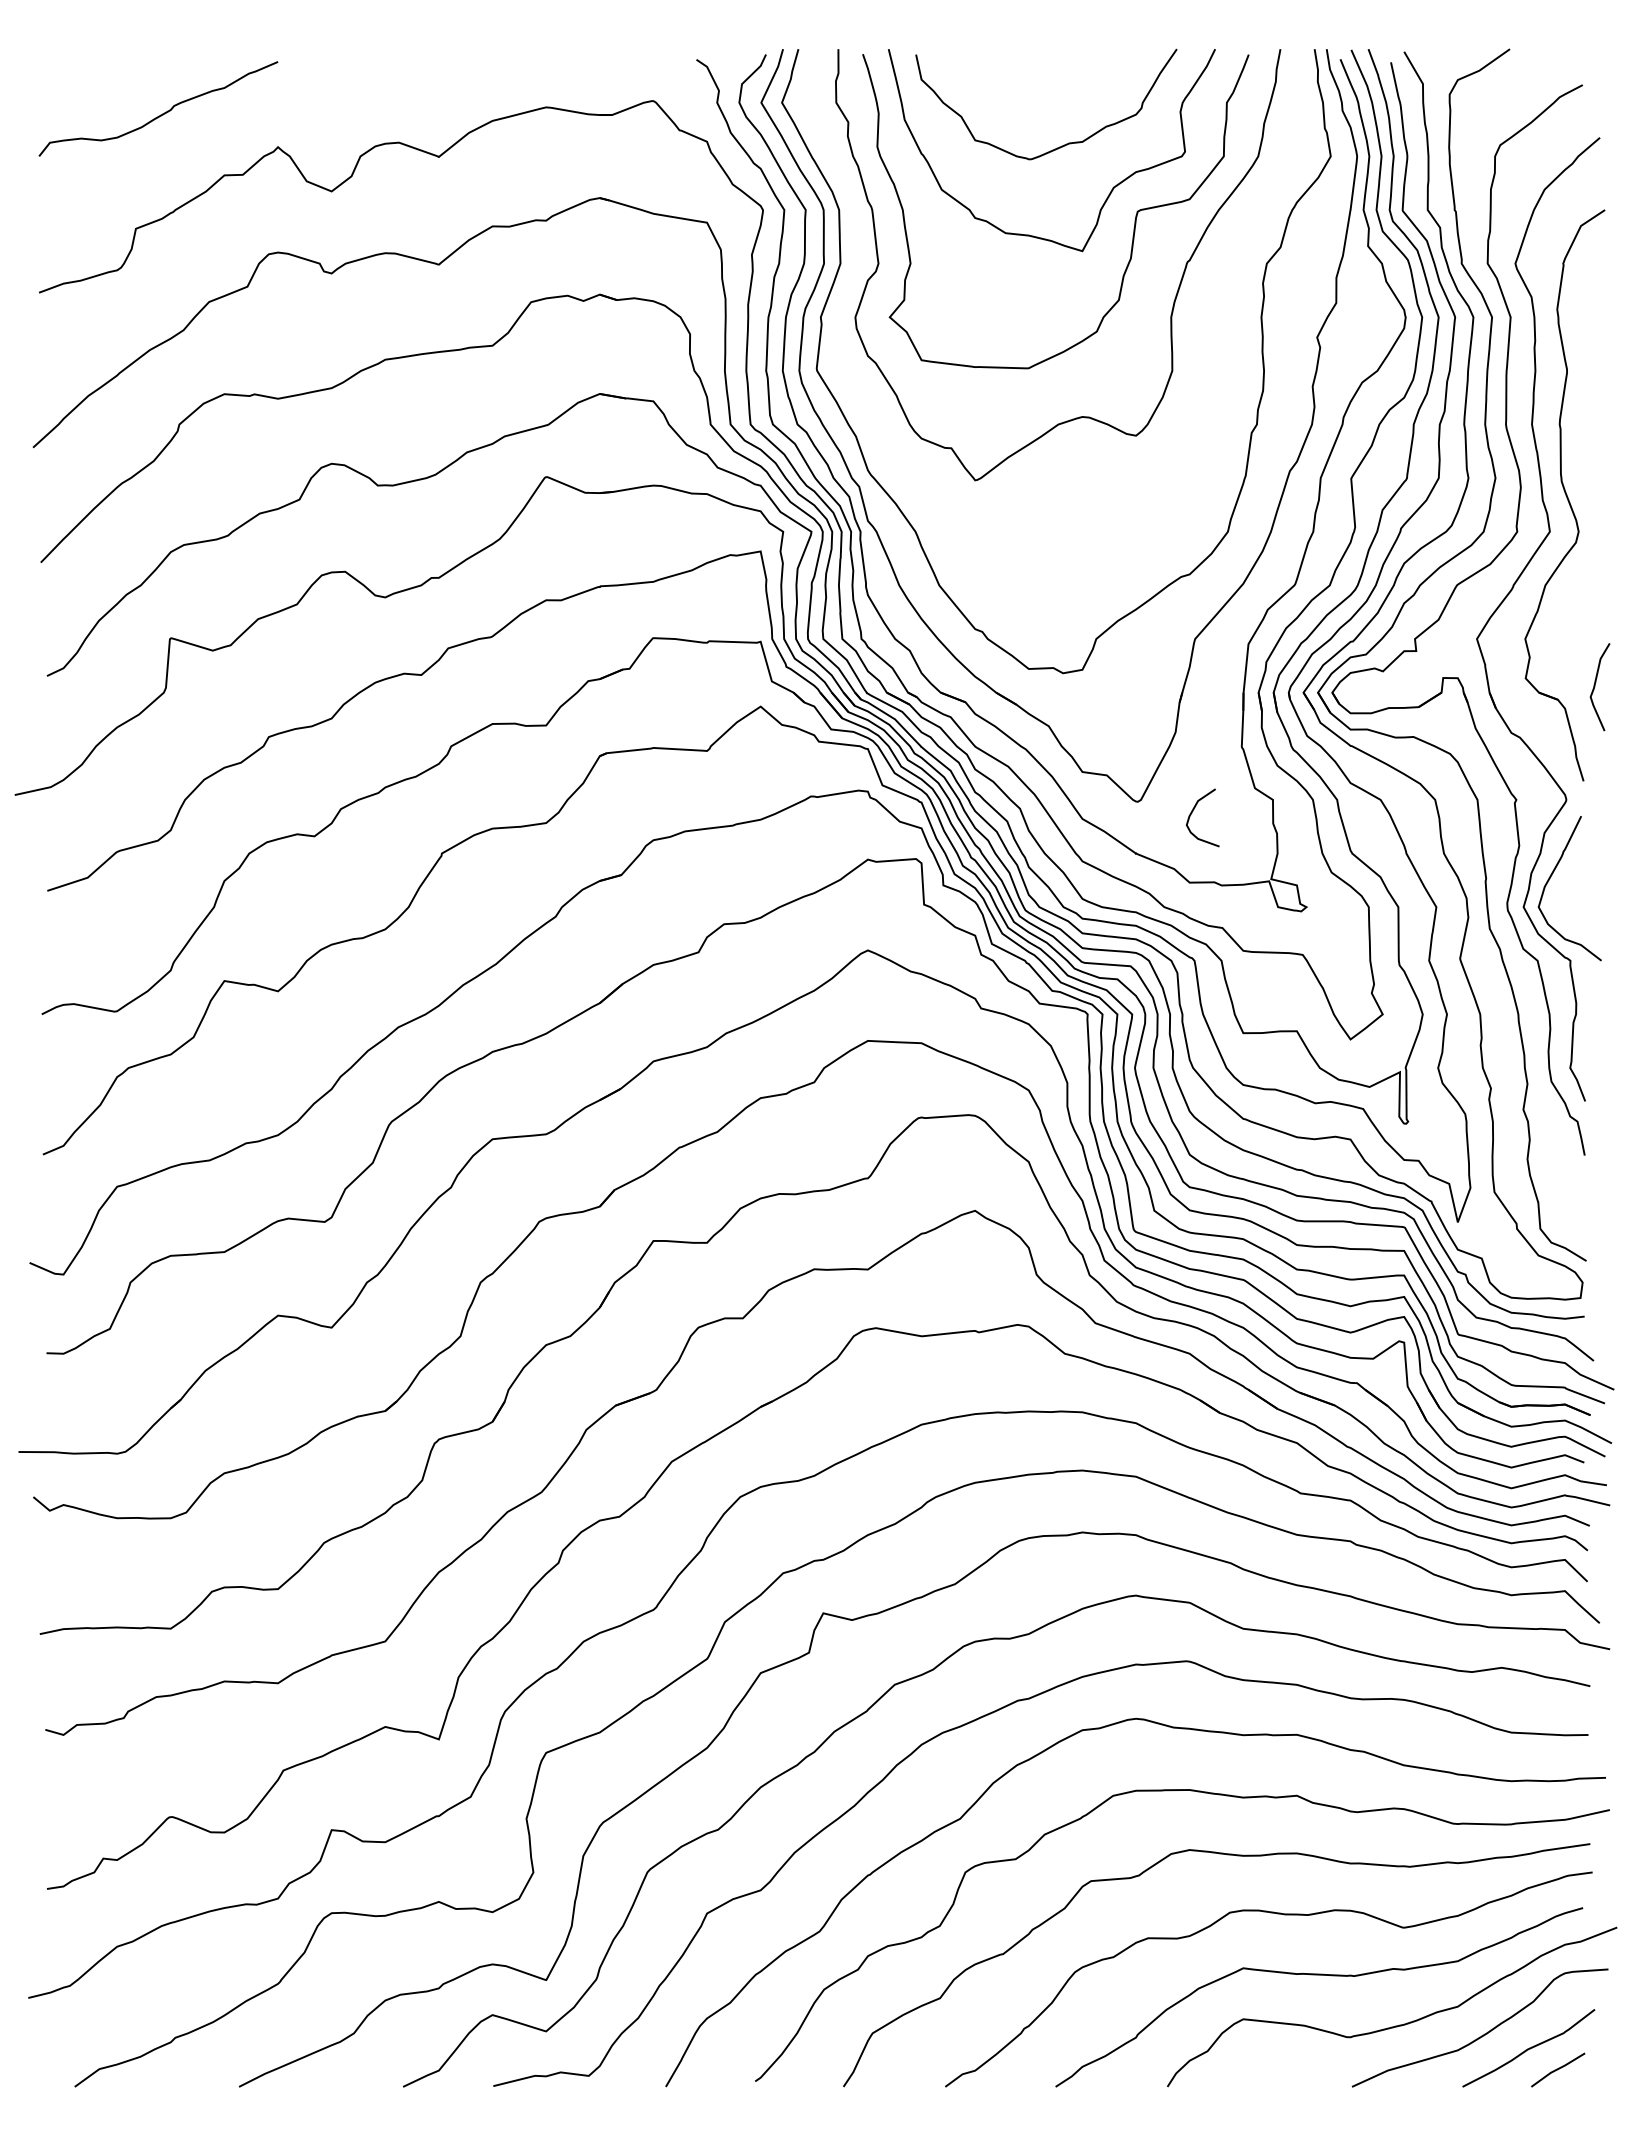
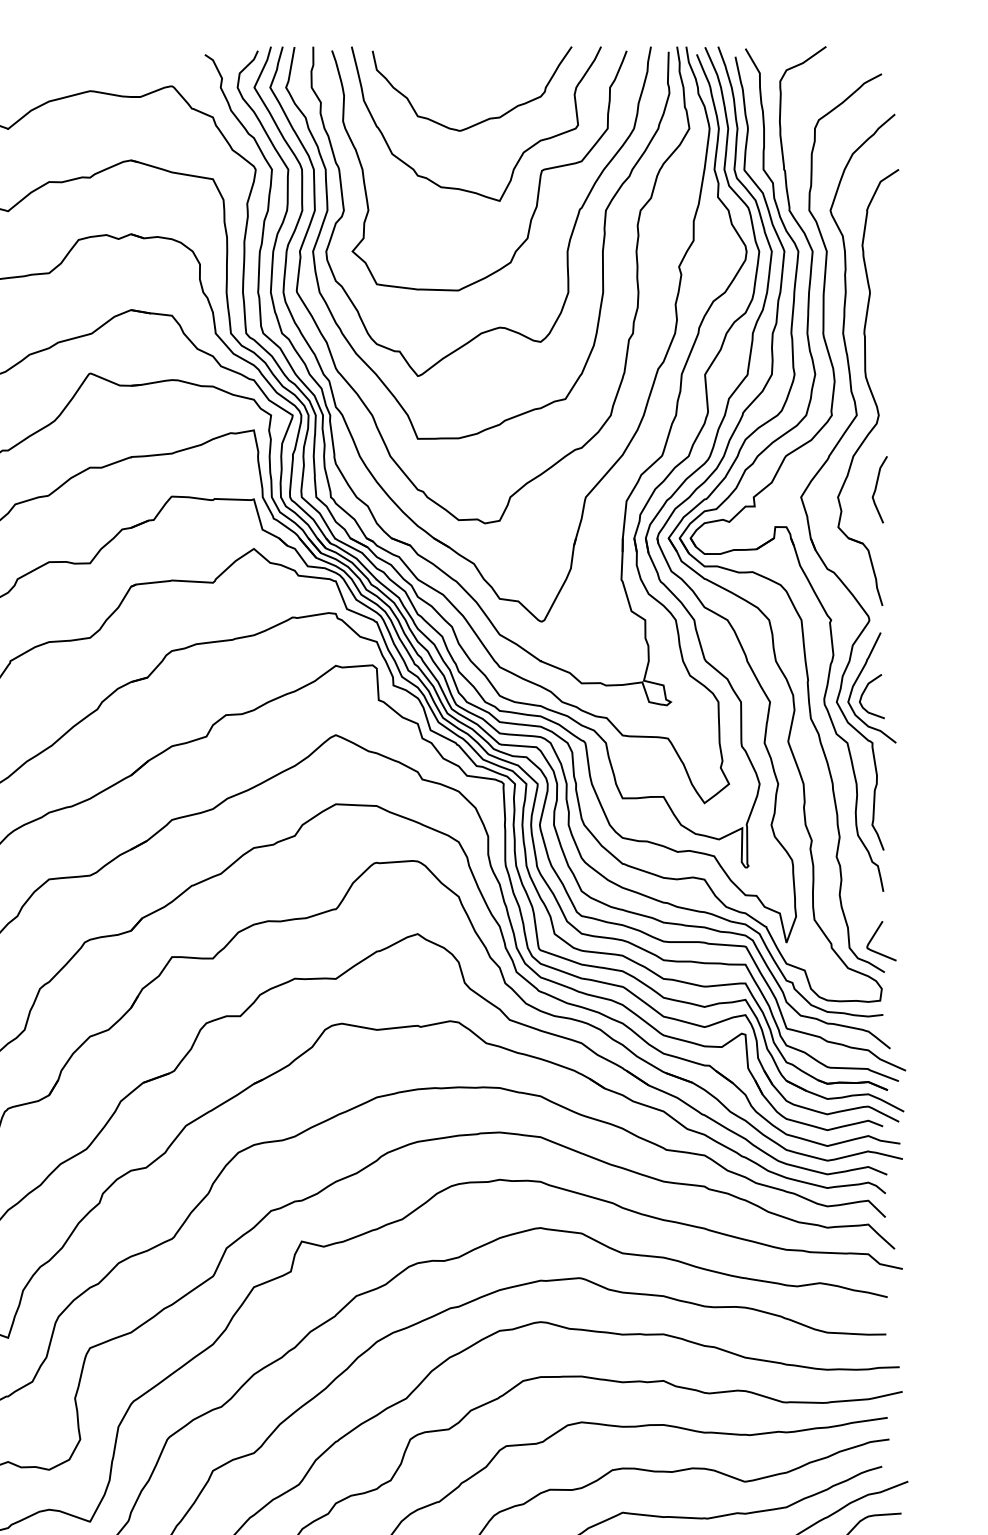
curve: (1216, 314) -> (602, 249), added
curve: (1595, 687) -> (876, 489), moved
curve: (1192, 813) -> (864, 693), moved
curve: (1572, 1214) -> (874, 936), added

